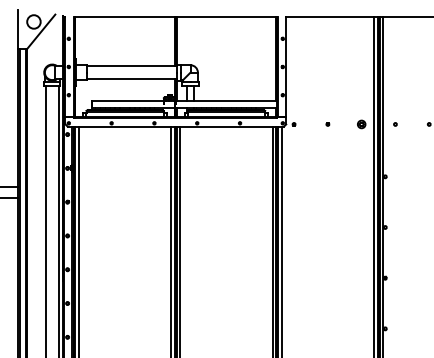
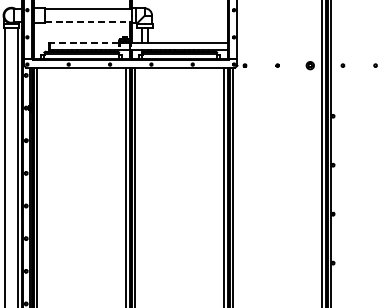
line: (132, 79) -> (88, 22), solid -> dashed
line: (127, 100) -> (84, 42), solid -> dashed

